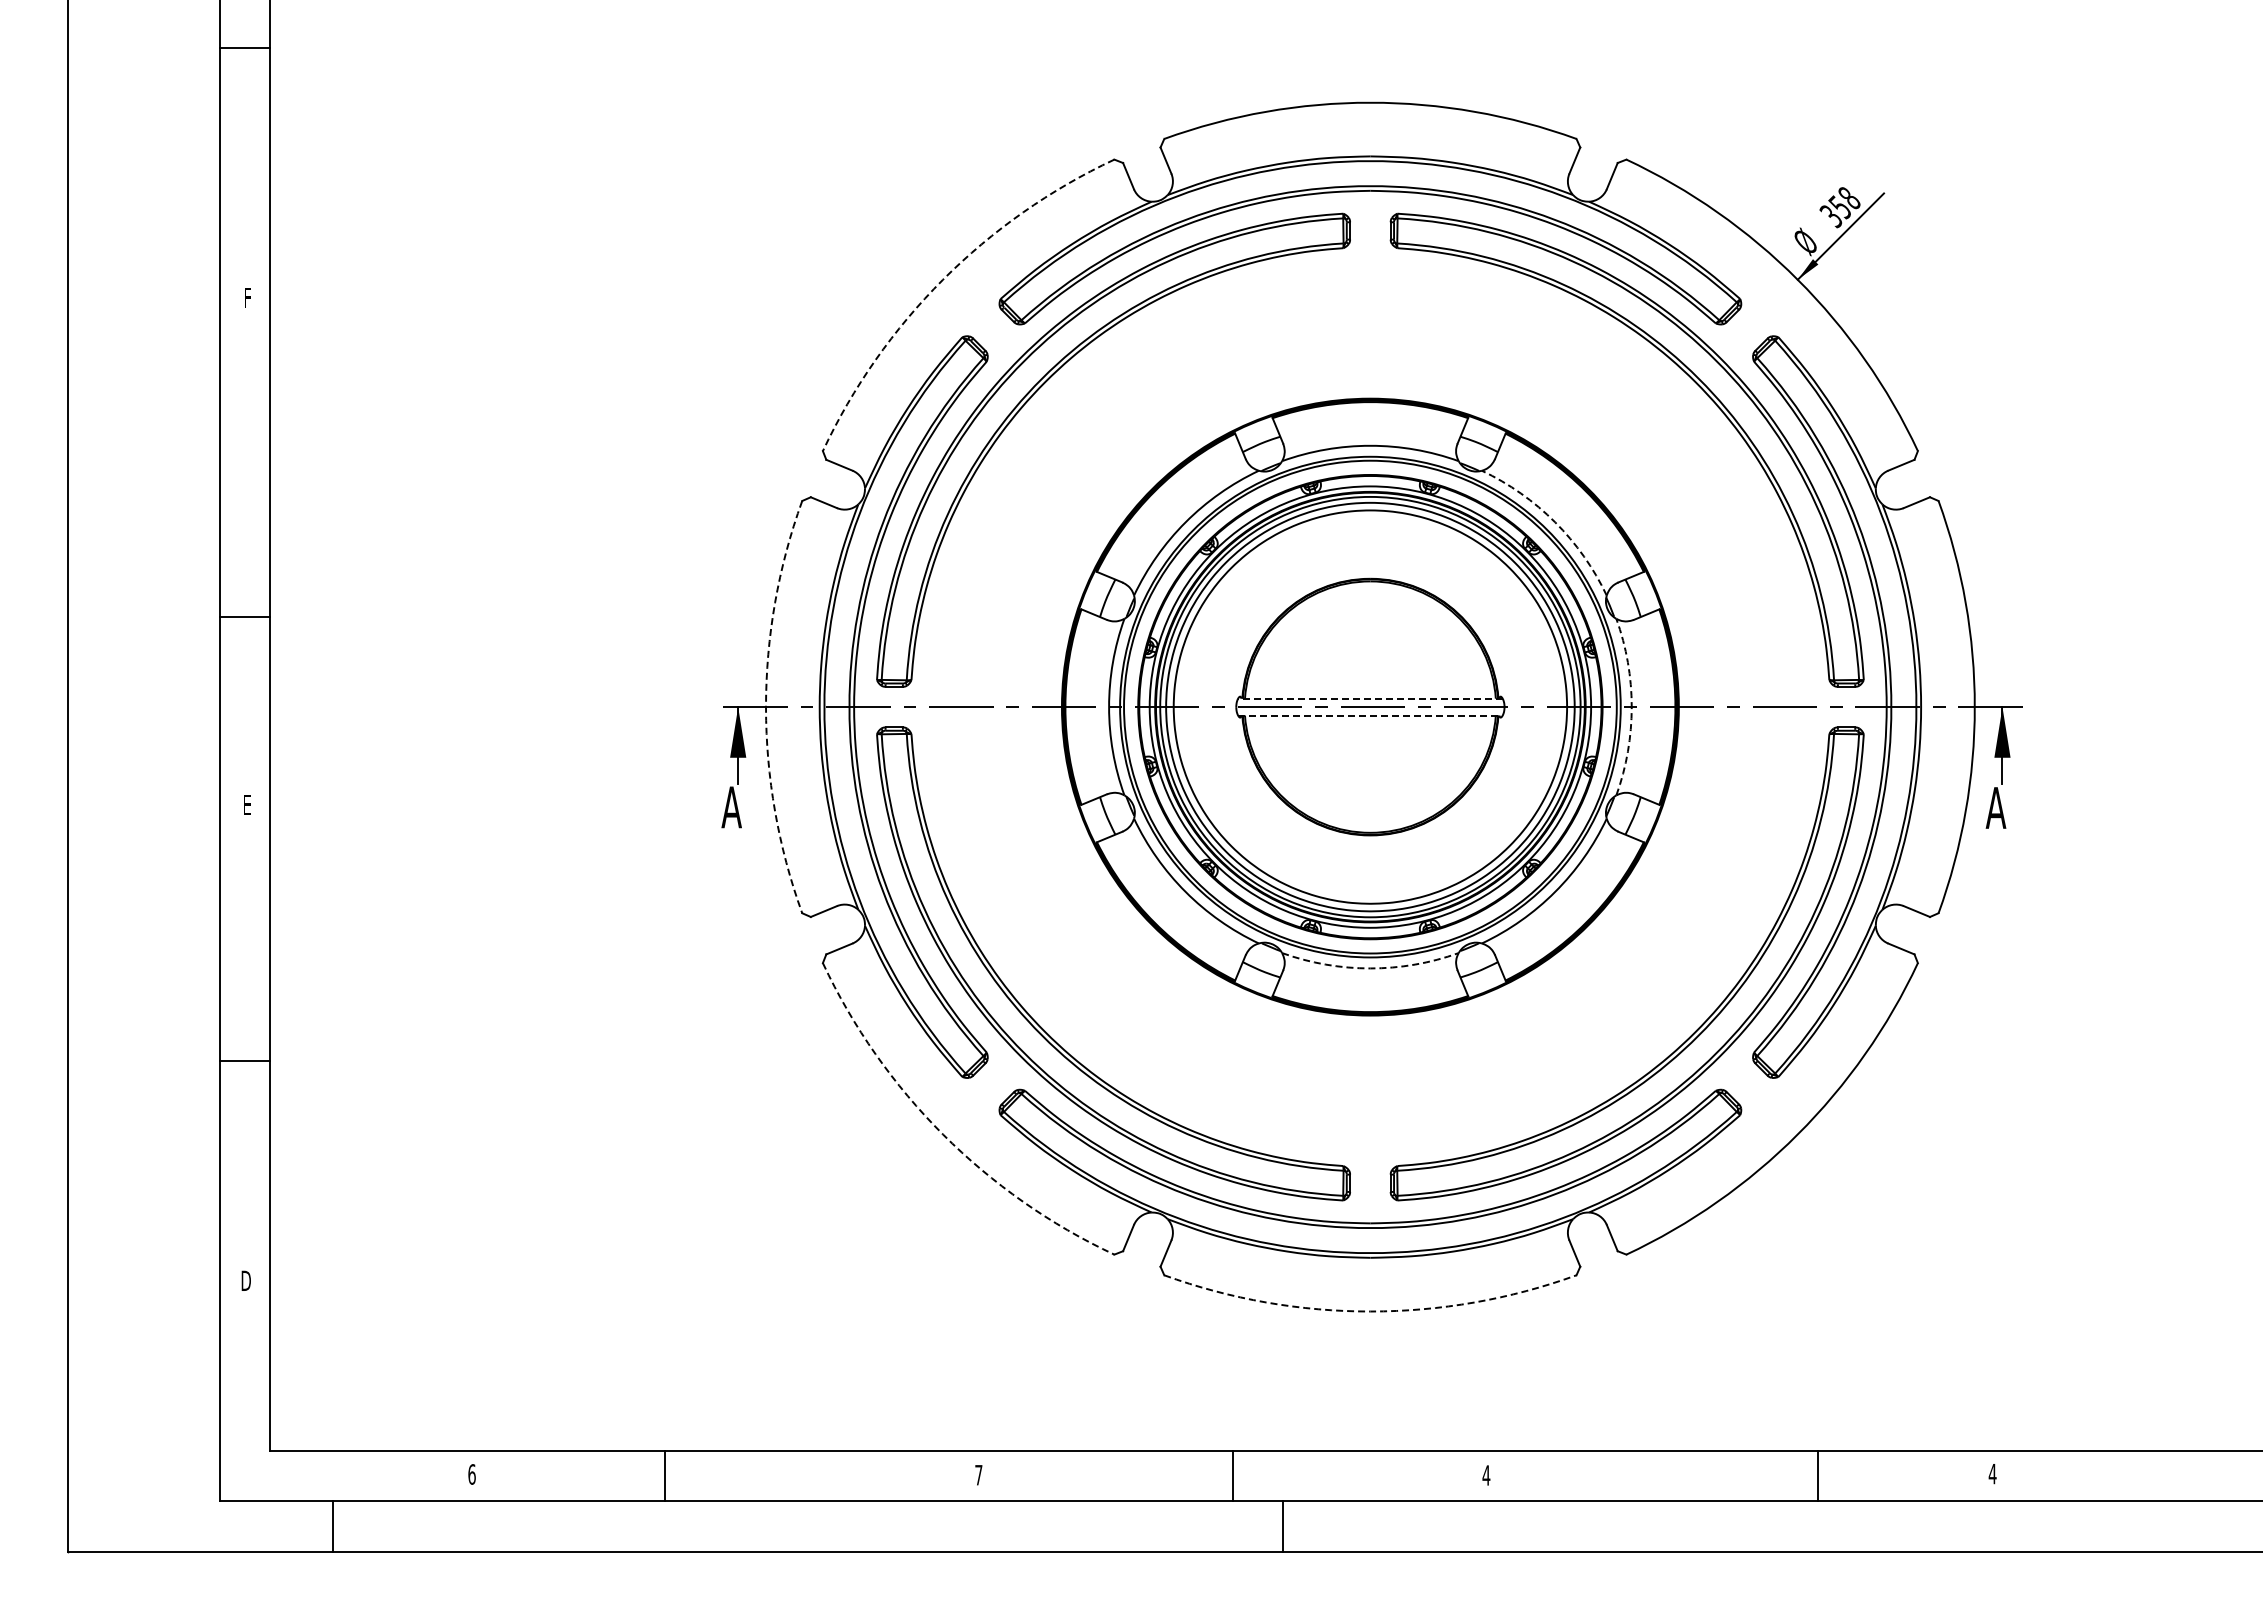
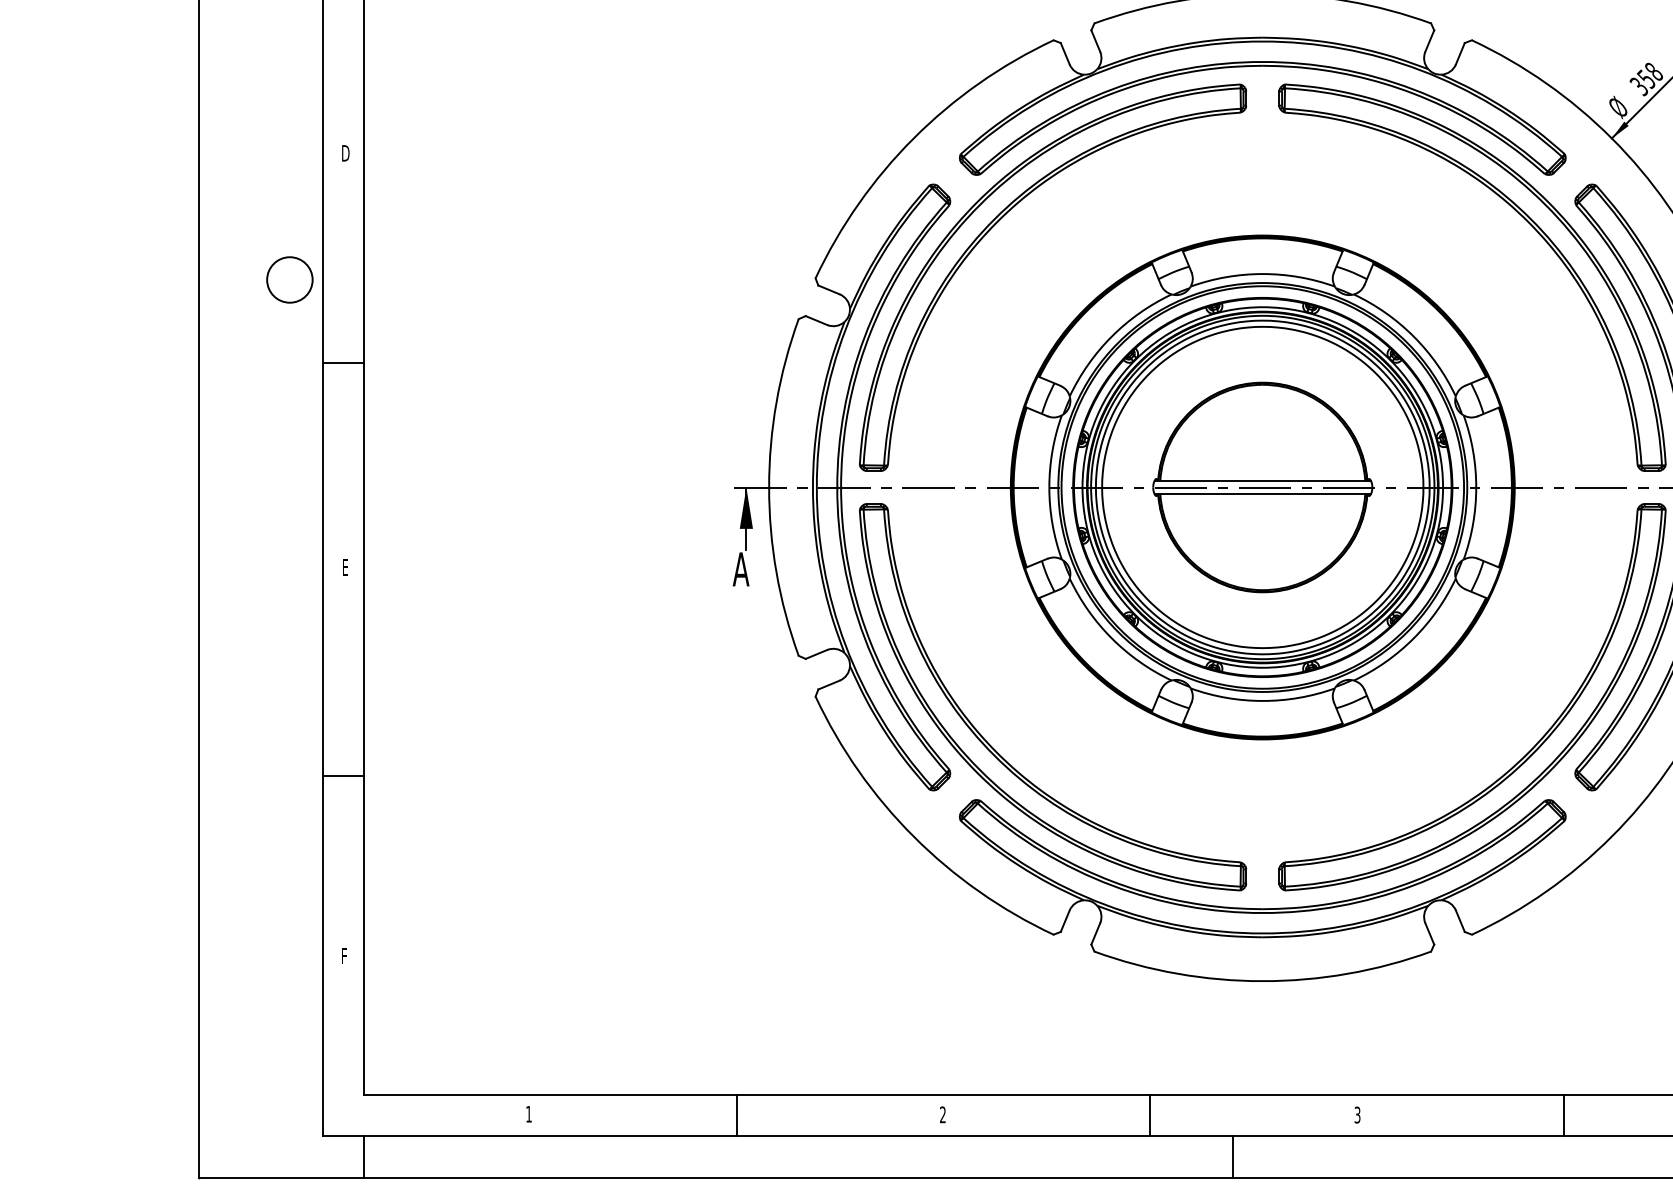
arc: (943, 279) -> (914, 138), dashed -> solid
text: (247, 298) -> (345, 153), F -> D
circle: (178, 452) -> (289, 279), added
arc: (1555, 522) -> (1413, 336), dashed -> solid
line: (244, 617) -> (343, 362), moved
line: (1370, 698) -> (1262, 480), dashed -> solid
arc: (766, 707) -> (769, 487), dashed -> solid
arc: (1631, 707) -> (1476, 487), dashed -> solid
line: (1370, 715) -> (1262, 494), dashed -> solid
arc: (1370, 968) -> (1262, 701), dashed -> solid
arc: (943, 1134) -> (914, 836), dashed -> solid
text: (245, 1280) -> (343, 955), D -> F
arc: (1370, 1311) -> (1262, 981), dashed -> solid
text: (471, 1474) -> (528, 1114), 6 -> 1
text: (978, 1474) -> (942, 1114), 7 -> 2
line: (665, 1475) -> (736, 1115), moved
text: (1486, 1475) -> (1357, 1115), 4 -> 3
line: (1818, 1475) -> (1564, 1115), moved
line: (333, 1526) -> (364, 1156), moved
line: (1283, 1526) -> (1233, 1156), moved

